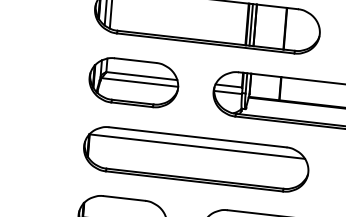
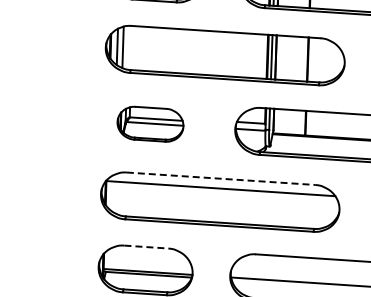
part: (133, 83) -> (150, 124), size x0.7
line: (198, 137) -> (221, 178), solid -> dashed
line: (124, 198) -> (146, 247), solid -> dashed

